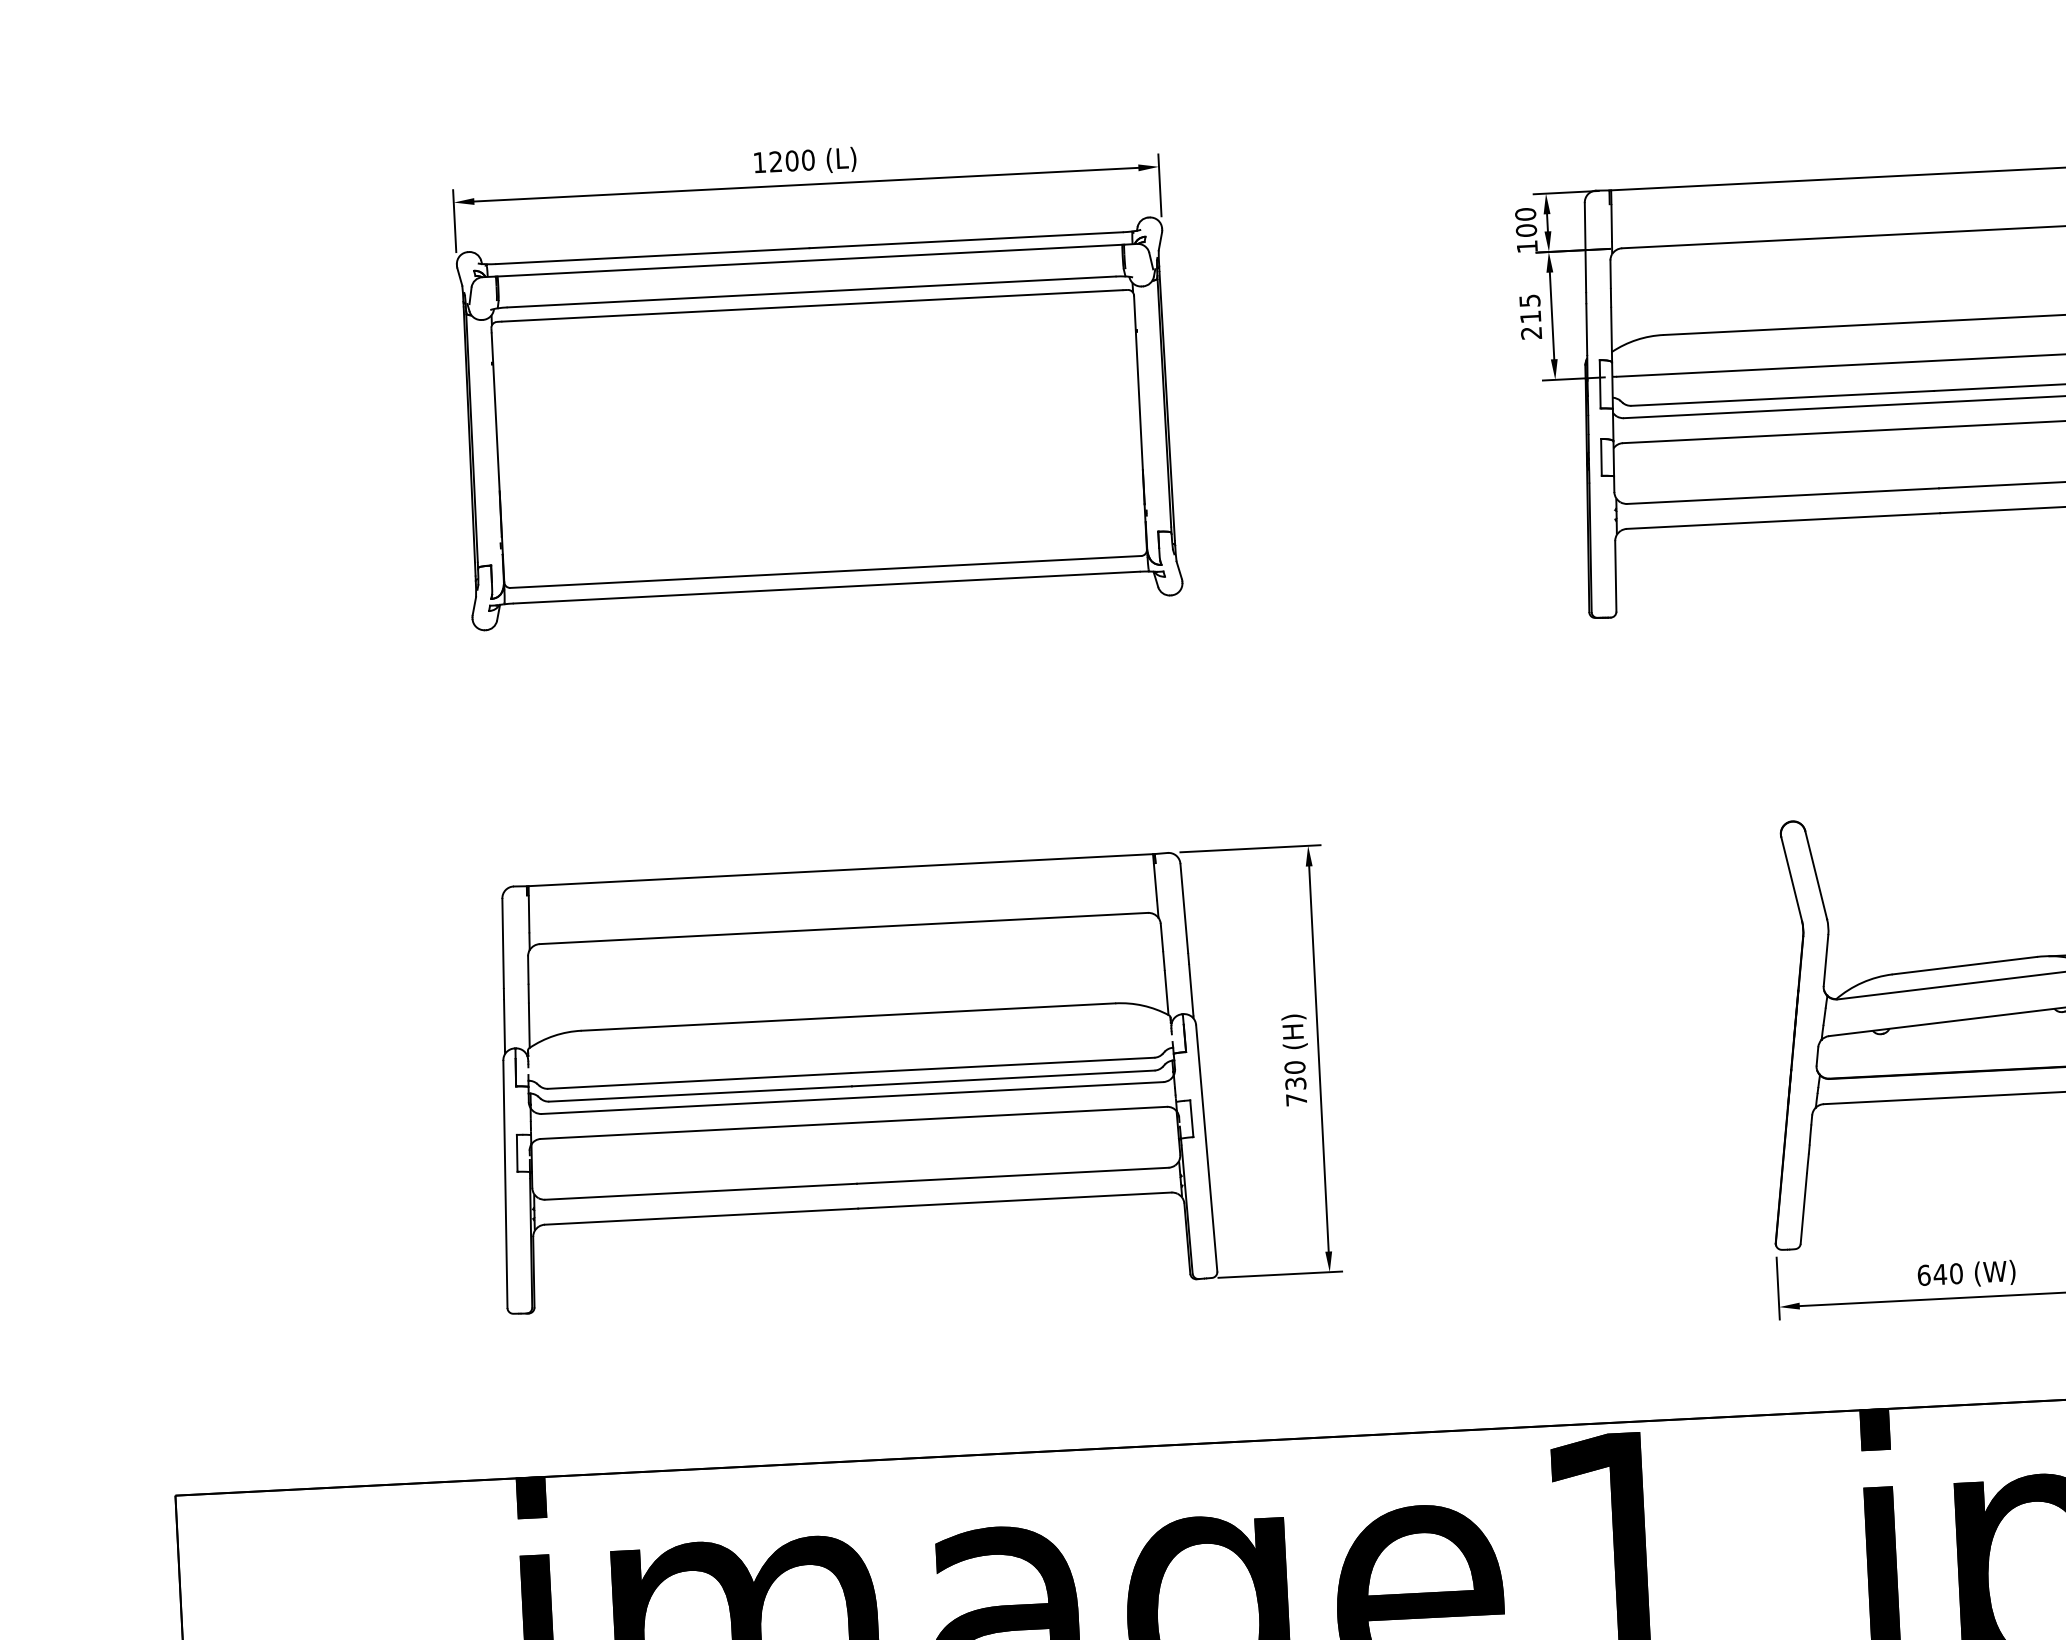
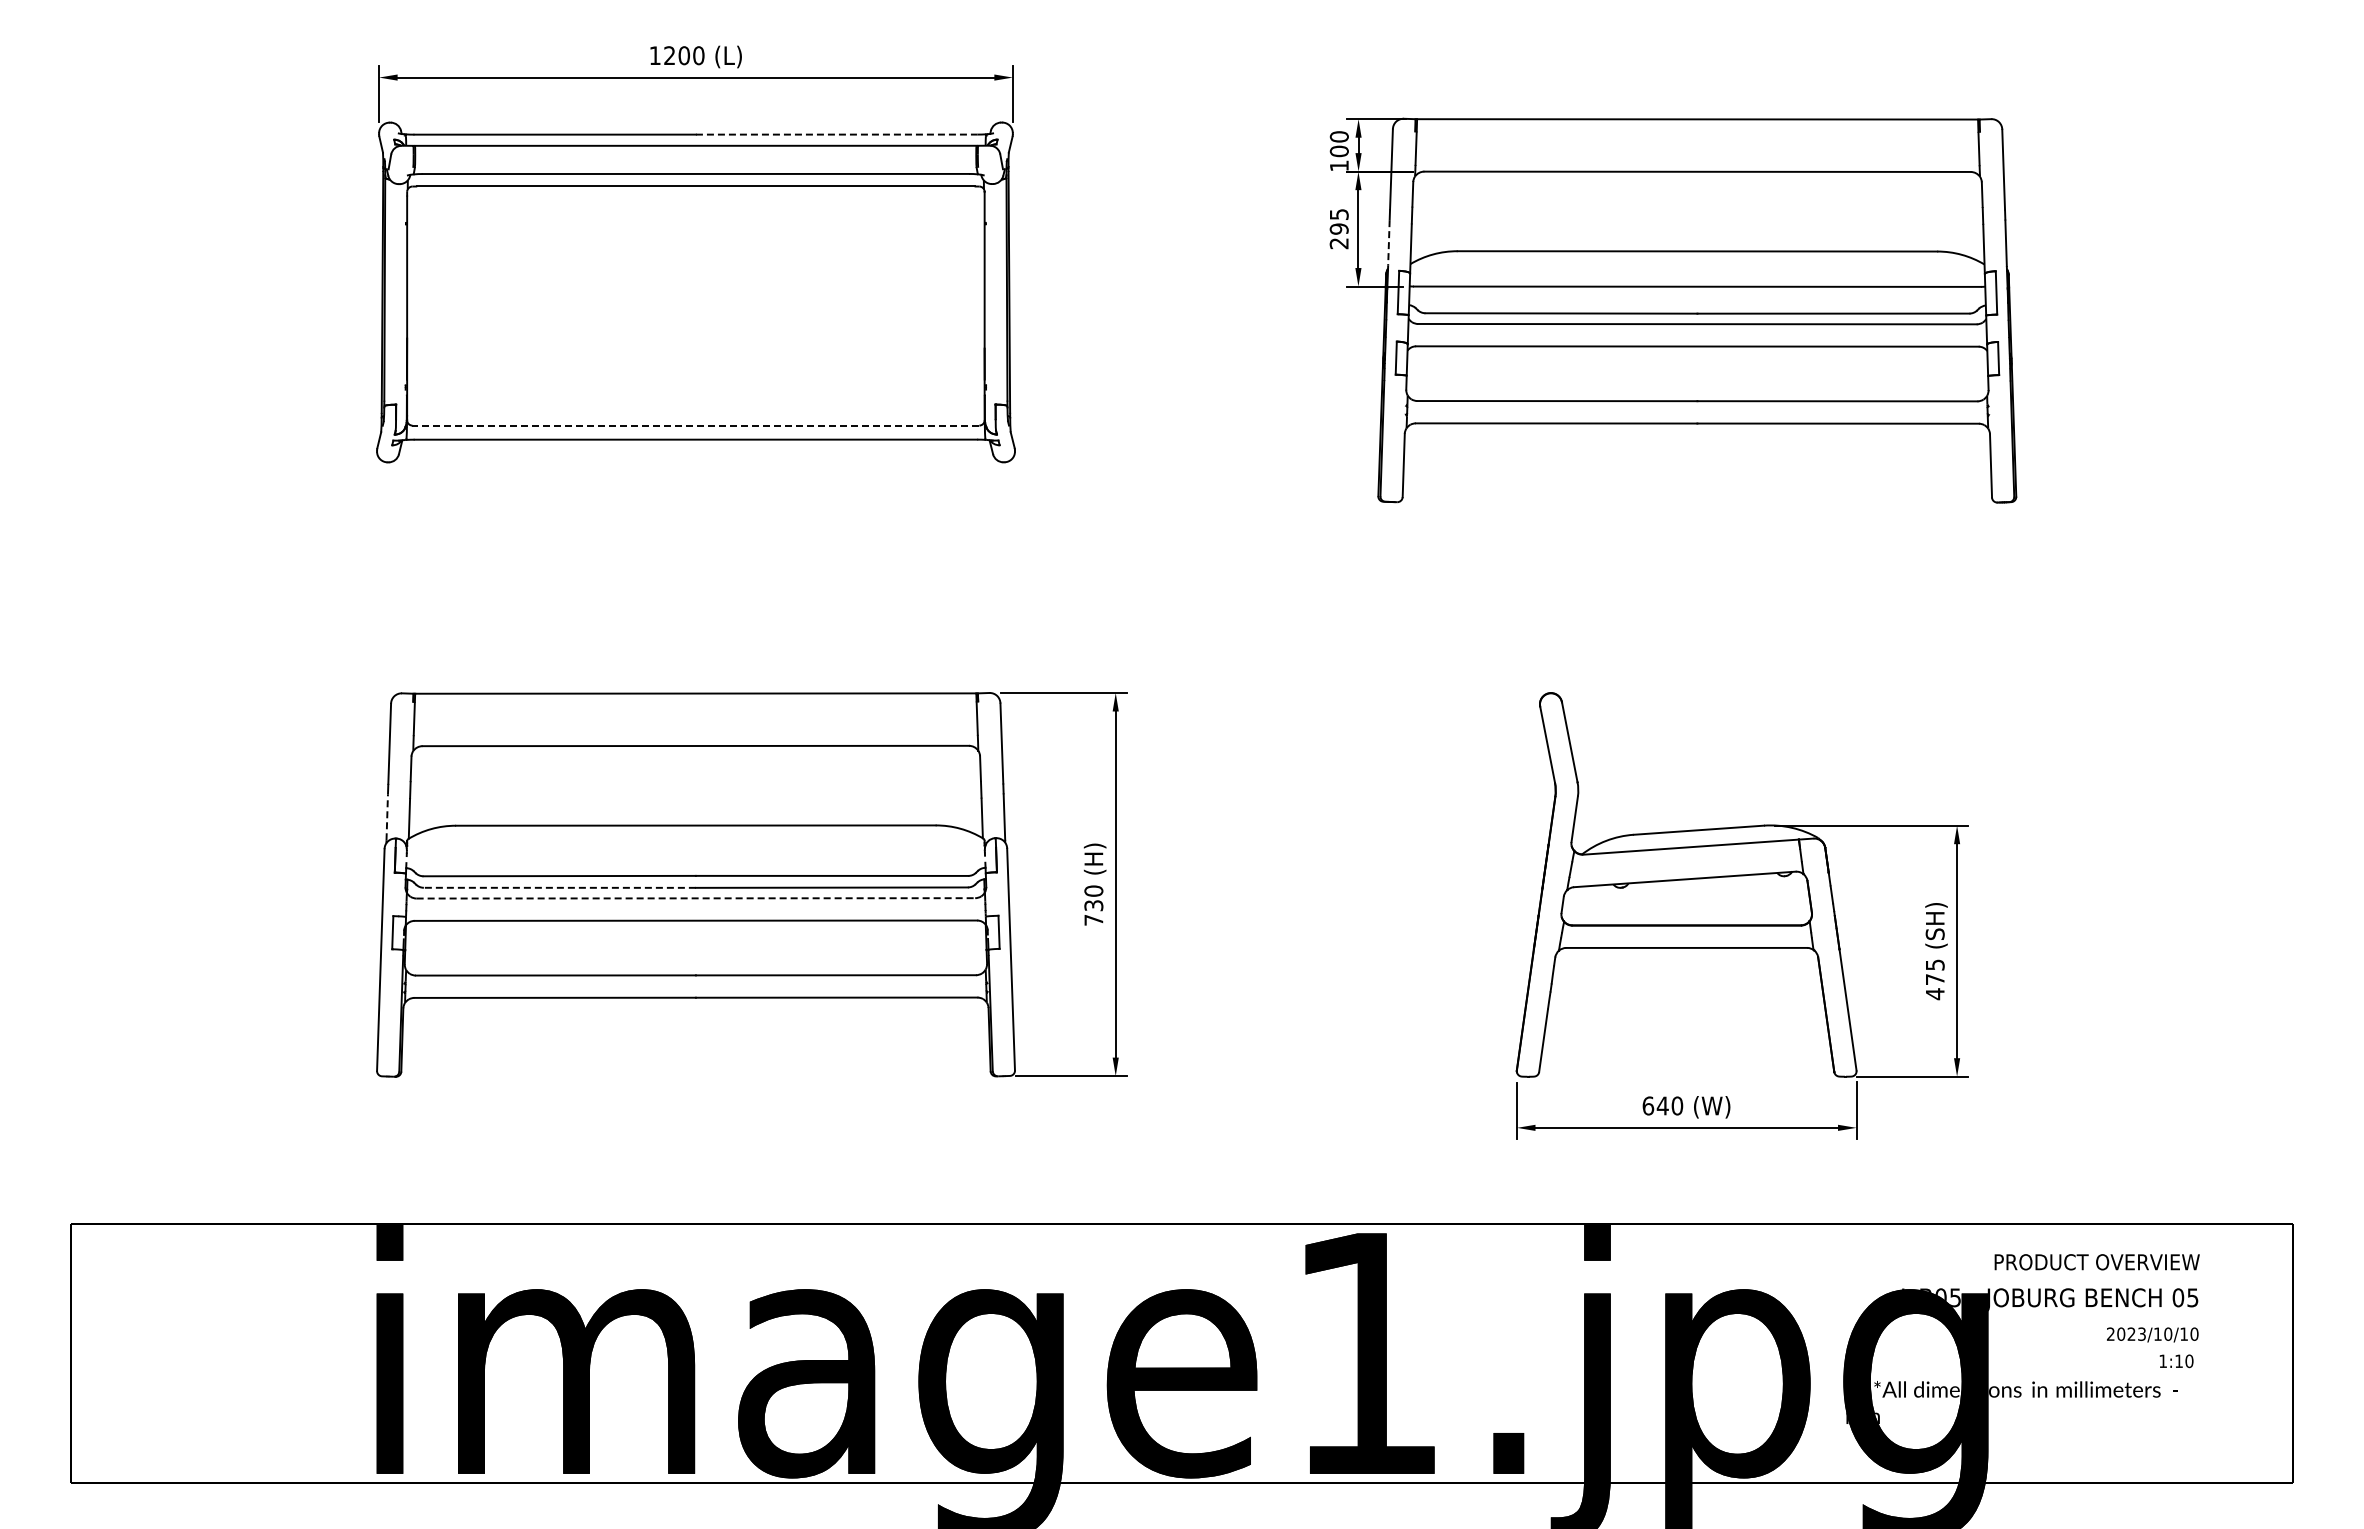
line: (965, 240) -> (836, 134), solid -> dashed
text: (1529, 316) -> (1338, 228), 215 -> 295
line: (1586, 329) -> (1388, 242), solid -> dashed
line: (825, 571) -> (695, 425), solid -> dashed
line: (504, 1025) -> (387, 817), solid -> dashed
line: (700, 1093) -> (559, 887), solid -> dashed
line: (853, 1098) -> (696, 898), solid -> dashed

